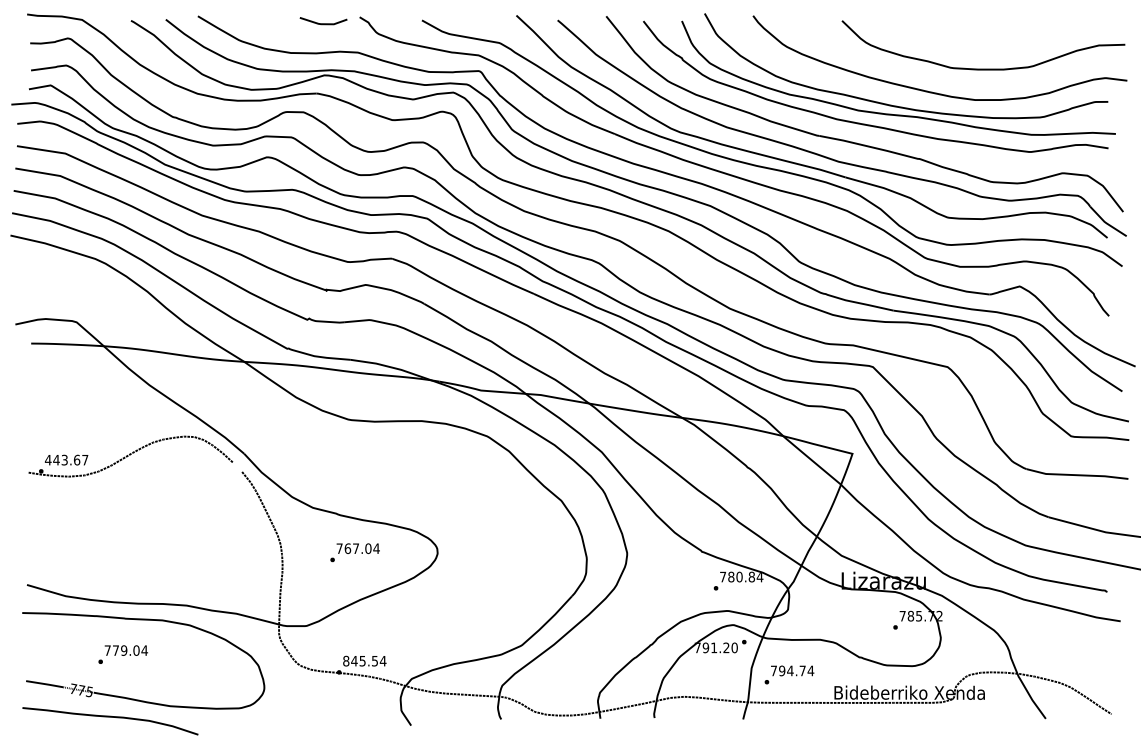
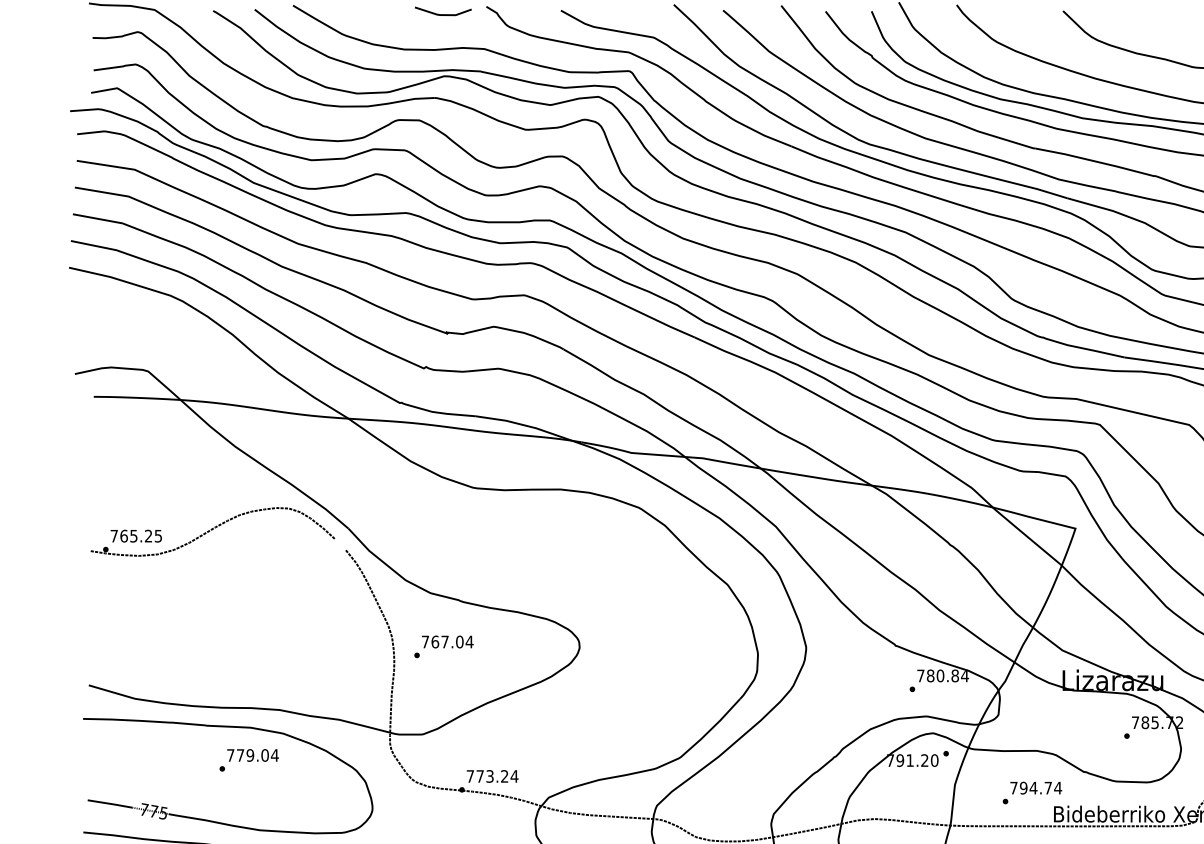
text: (66, 459) -> (136, 535), 443.67 -> 765.25
text: (354, 552) -> (443, 646), moved
text: (122, 654) -> (248, 760), moved
text: (360, 660) -> (487, 775), 845.54 -> 773.24
text: (789, 674) -> (1032, 792), moved

